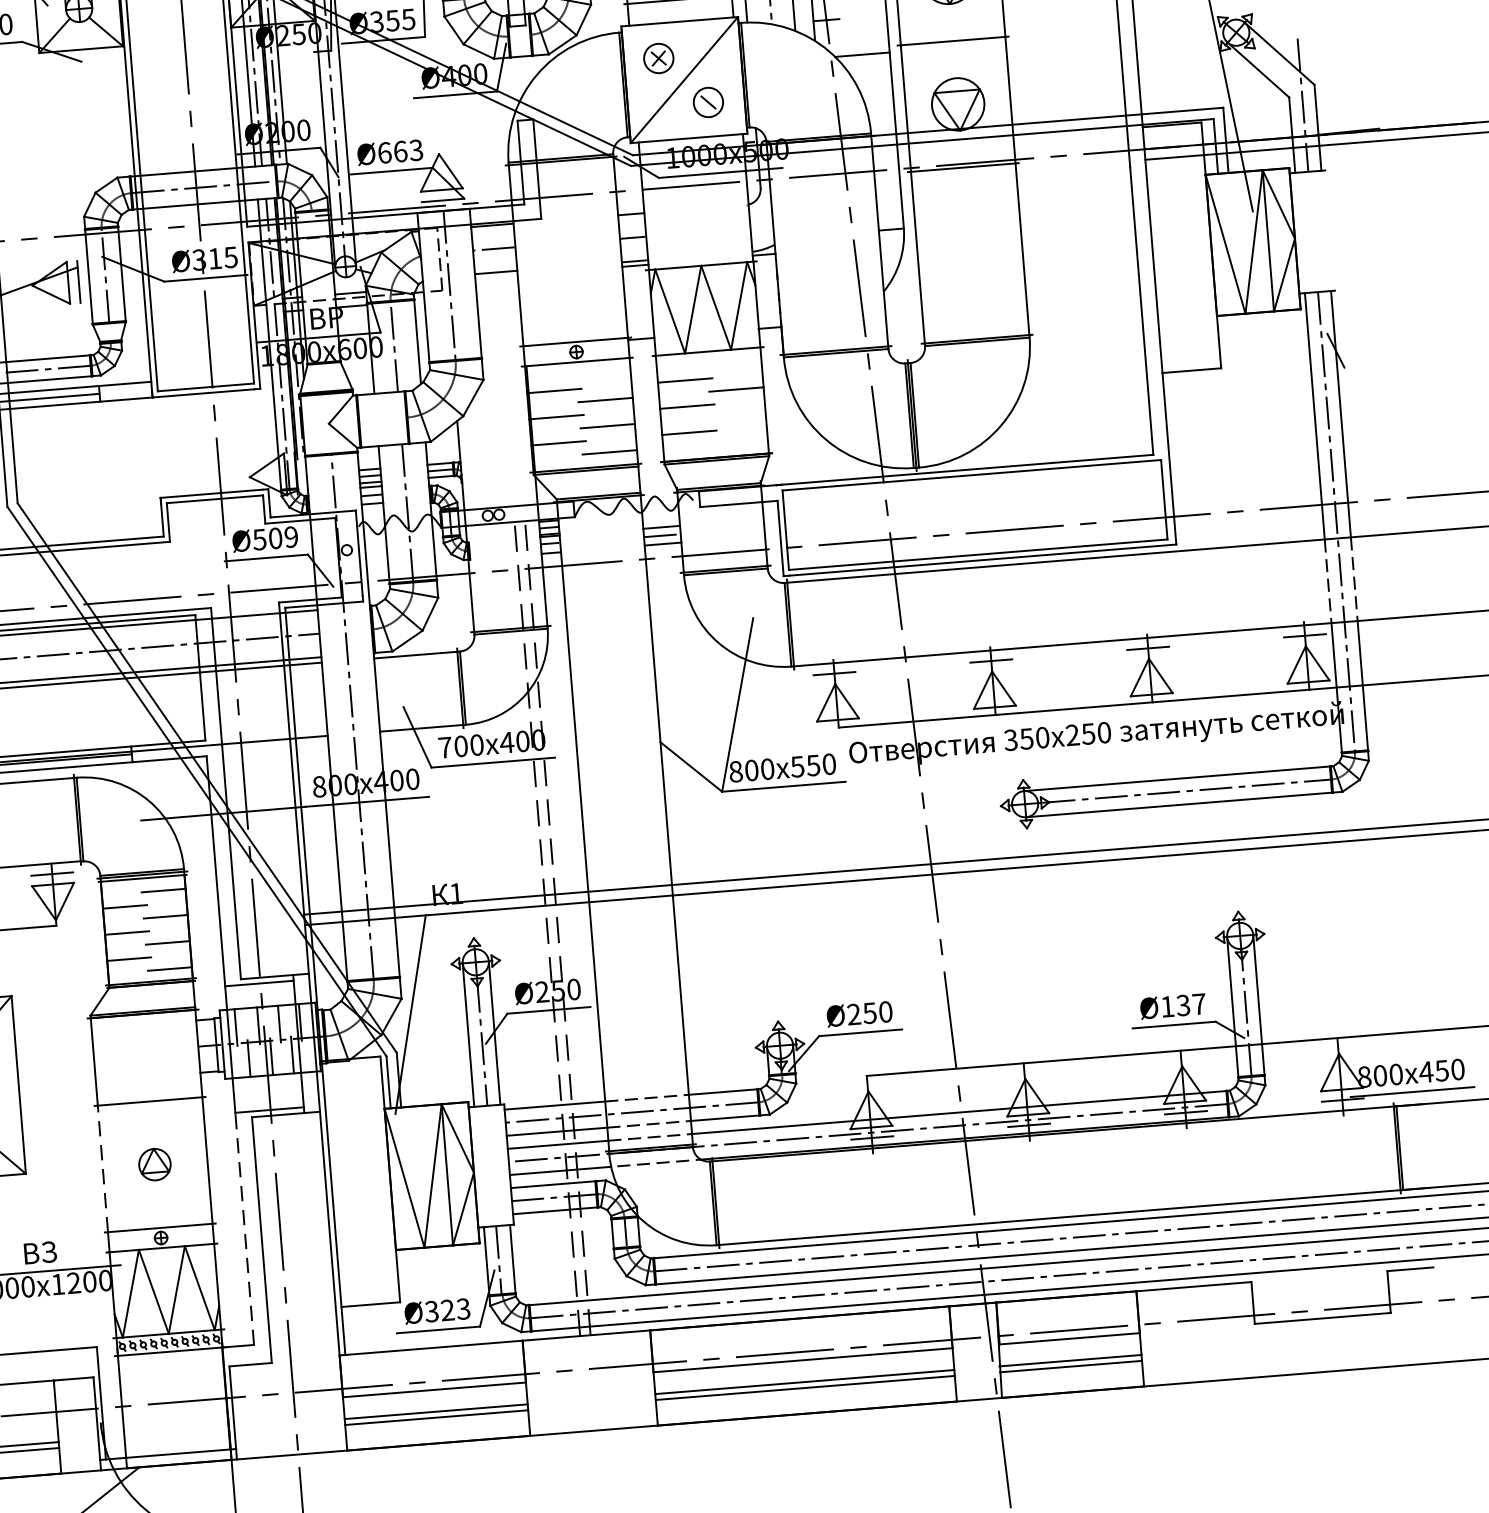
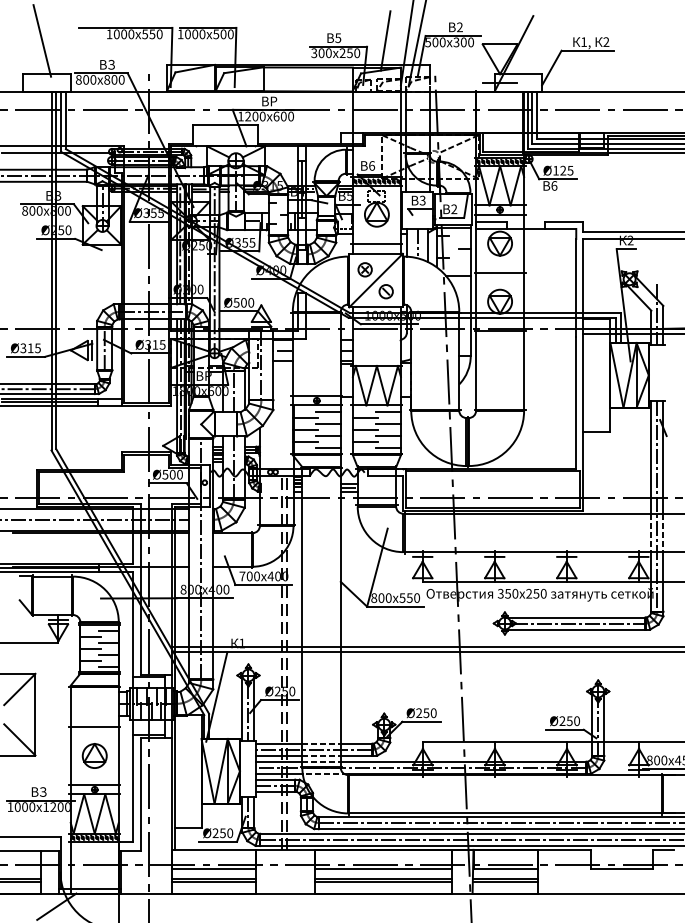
text: (399, 150) -> (243, 302), Ø663 -> Ø500
line: (732, 363) -> (387, 411), added
line: (601, 373) -> (327, 411), added
line: (736, 415) -> (387, 435), added
line: (738, 441) -> (387, 447), added
text: (290, 536) -> (179, 474), Ø509 -> Ø500
text: (1182, 1006) -> (569, 721), Ø137 -> Ø250
part: (154, 1163) -> (94, 755), size x1.67
line: (102, 1167) -> (70, 755), dashed -> solid
line: (245, 1228) -> (133, 788), dashed -> solid
text: (446, 1310) -> (222, 833), Ø323 -> Ø250

